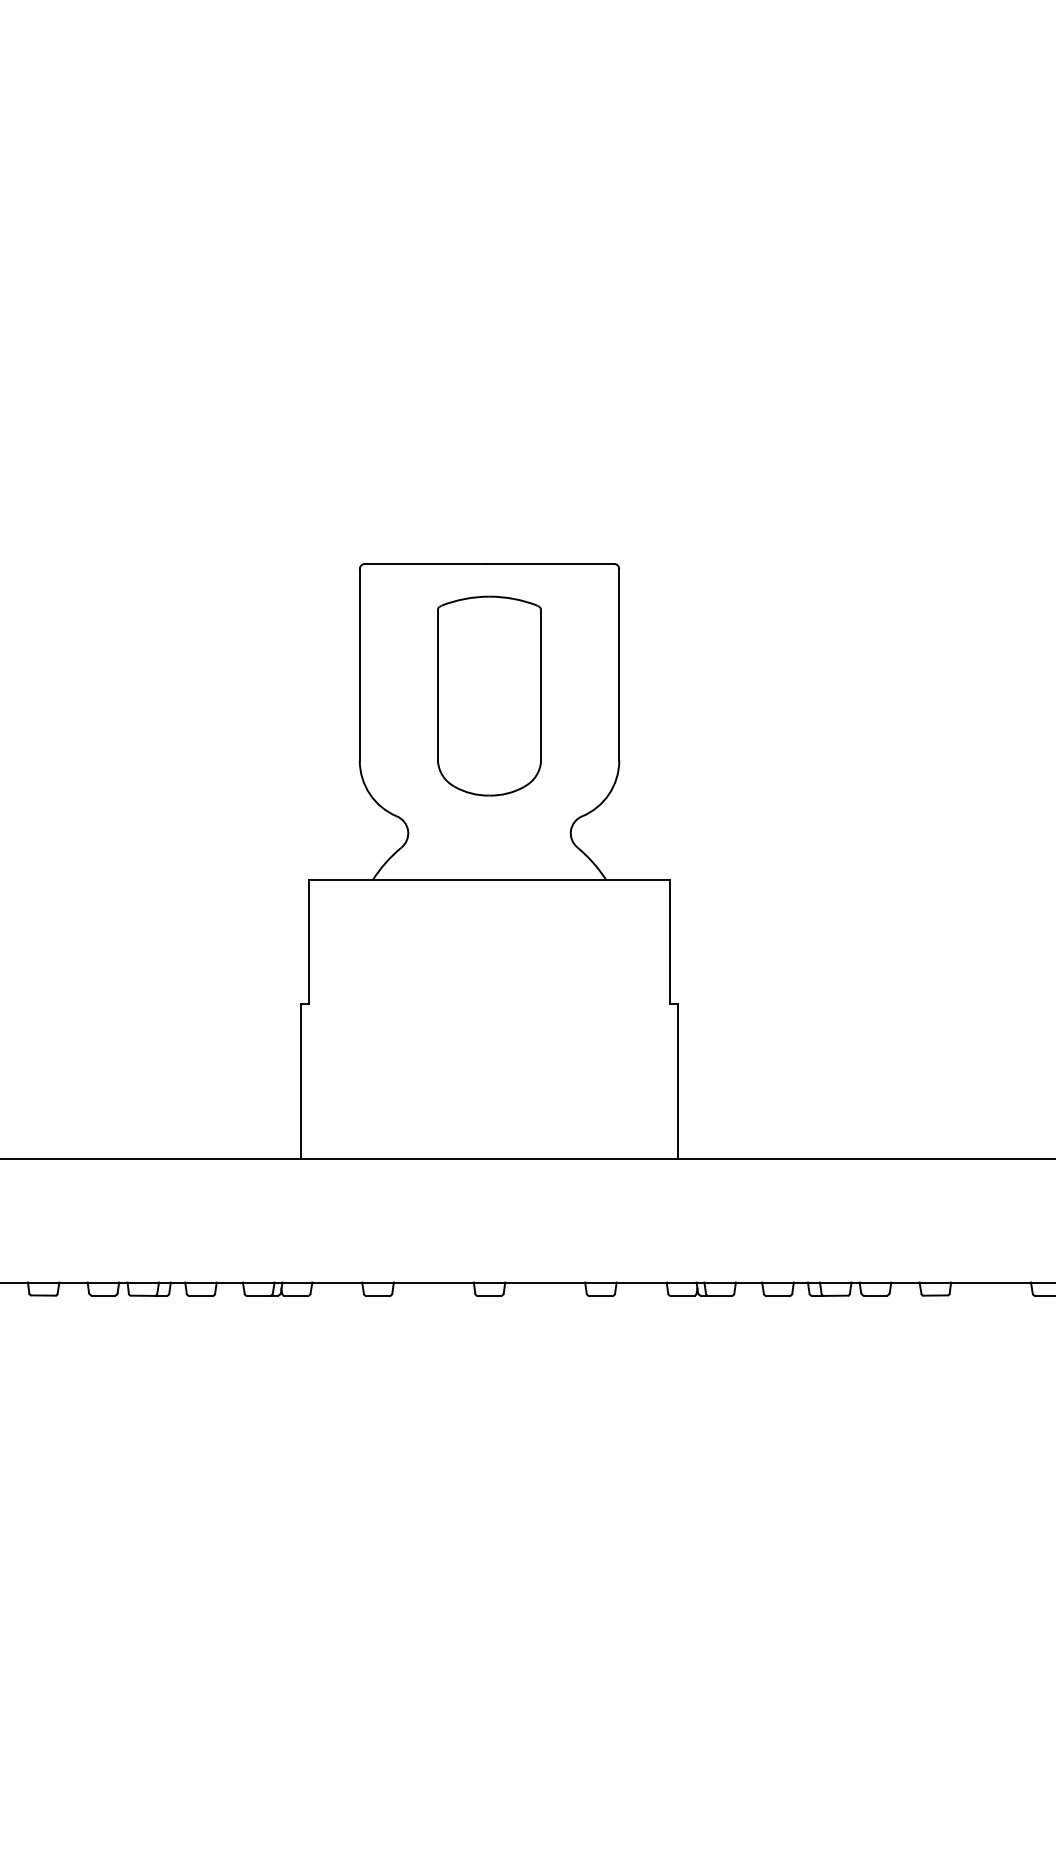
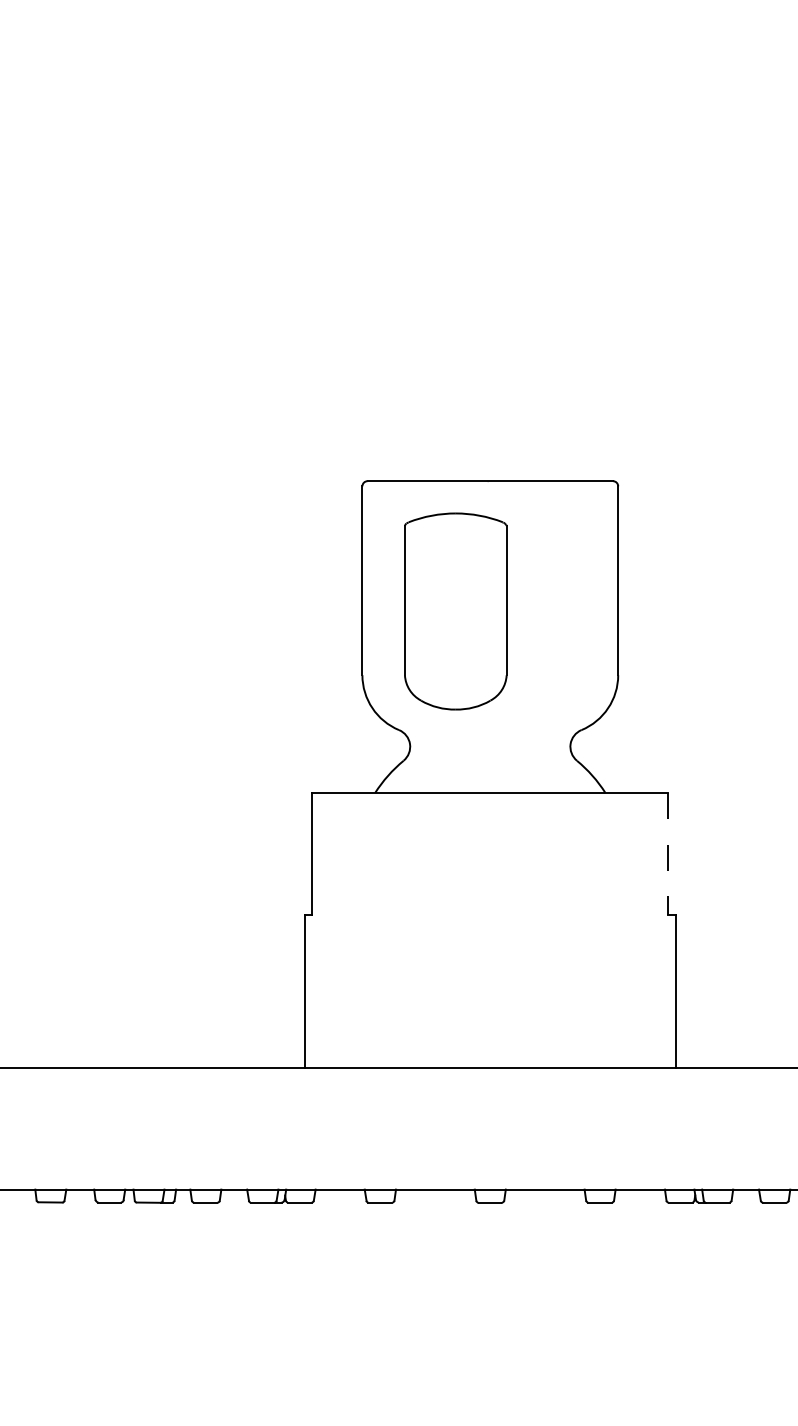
part: (489, 695) -> (455, 610), moved
line: (670, 942) -> (668, 854), solid -> dashed

